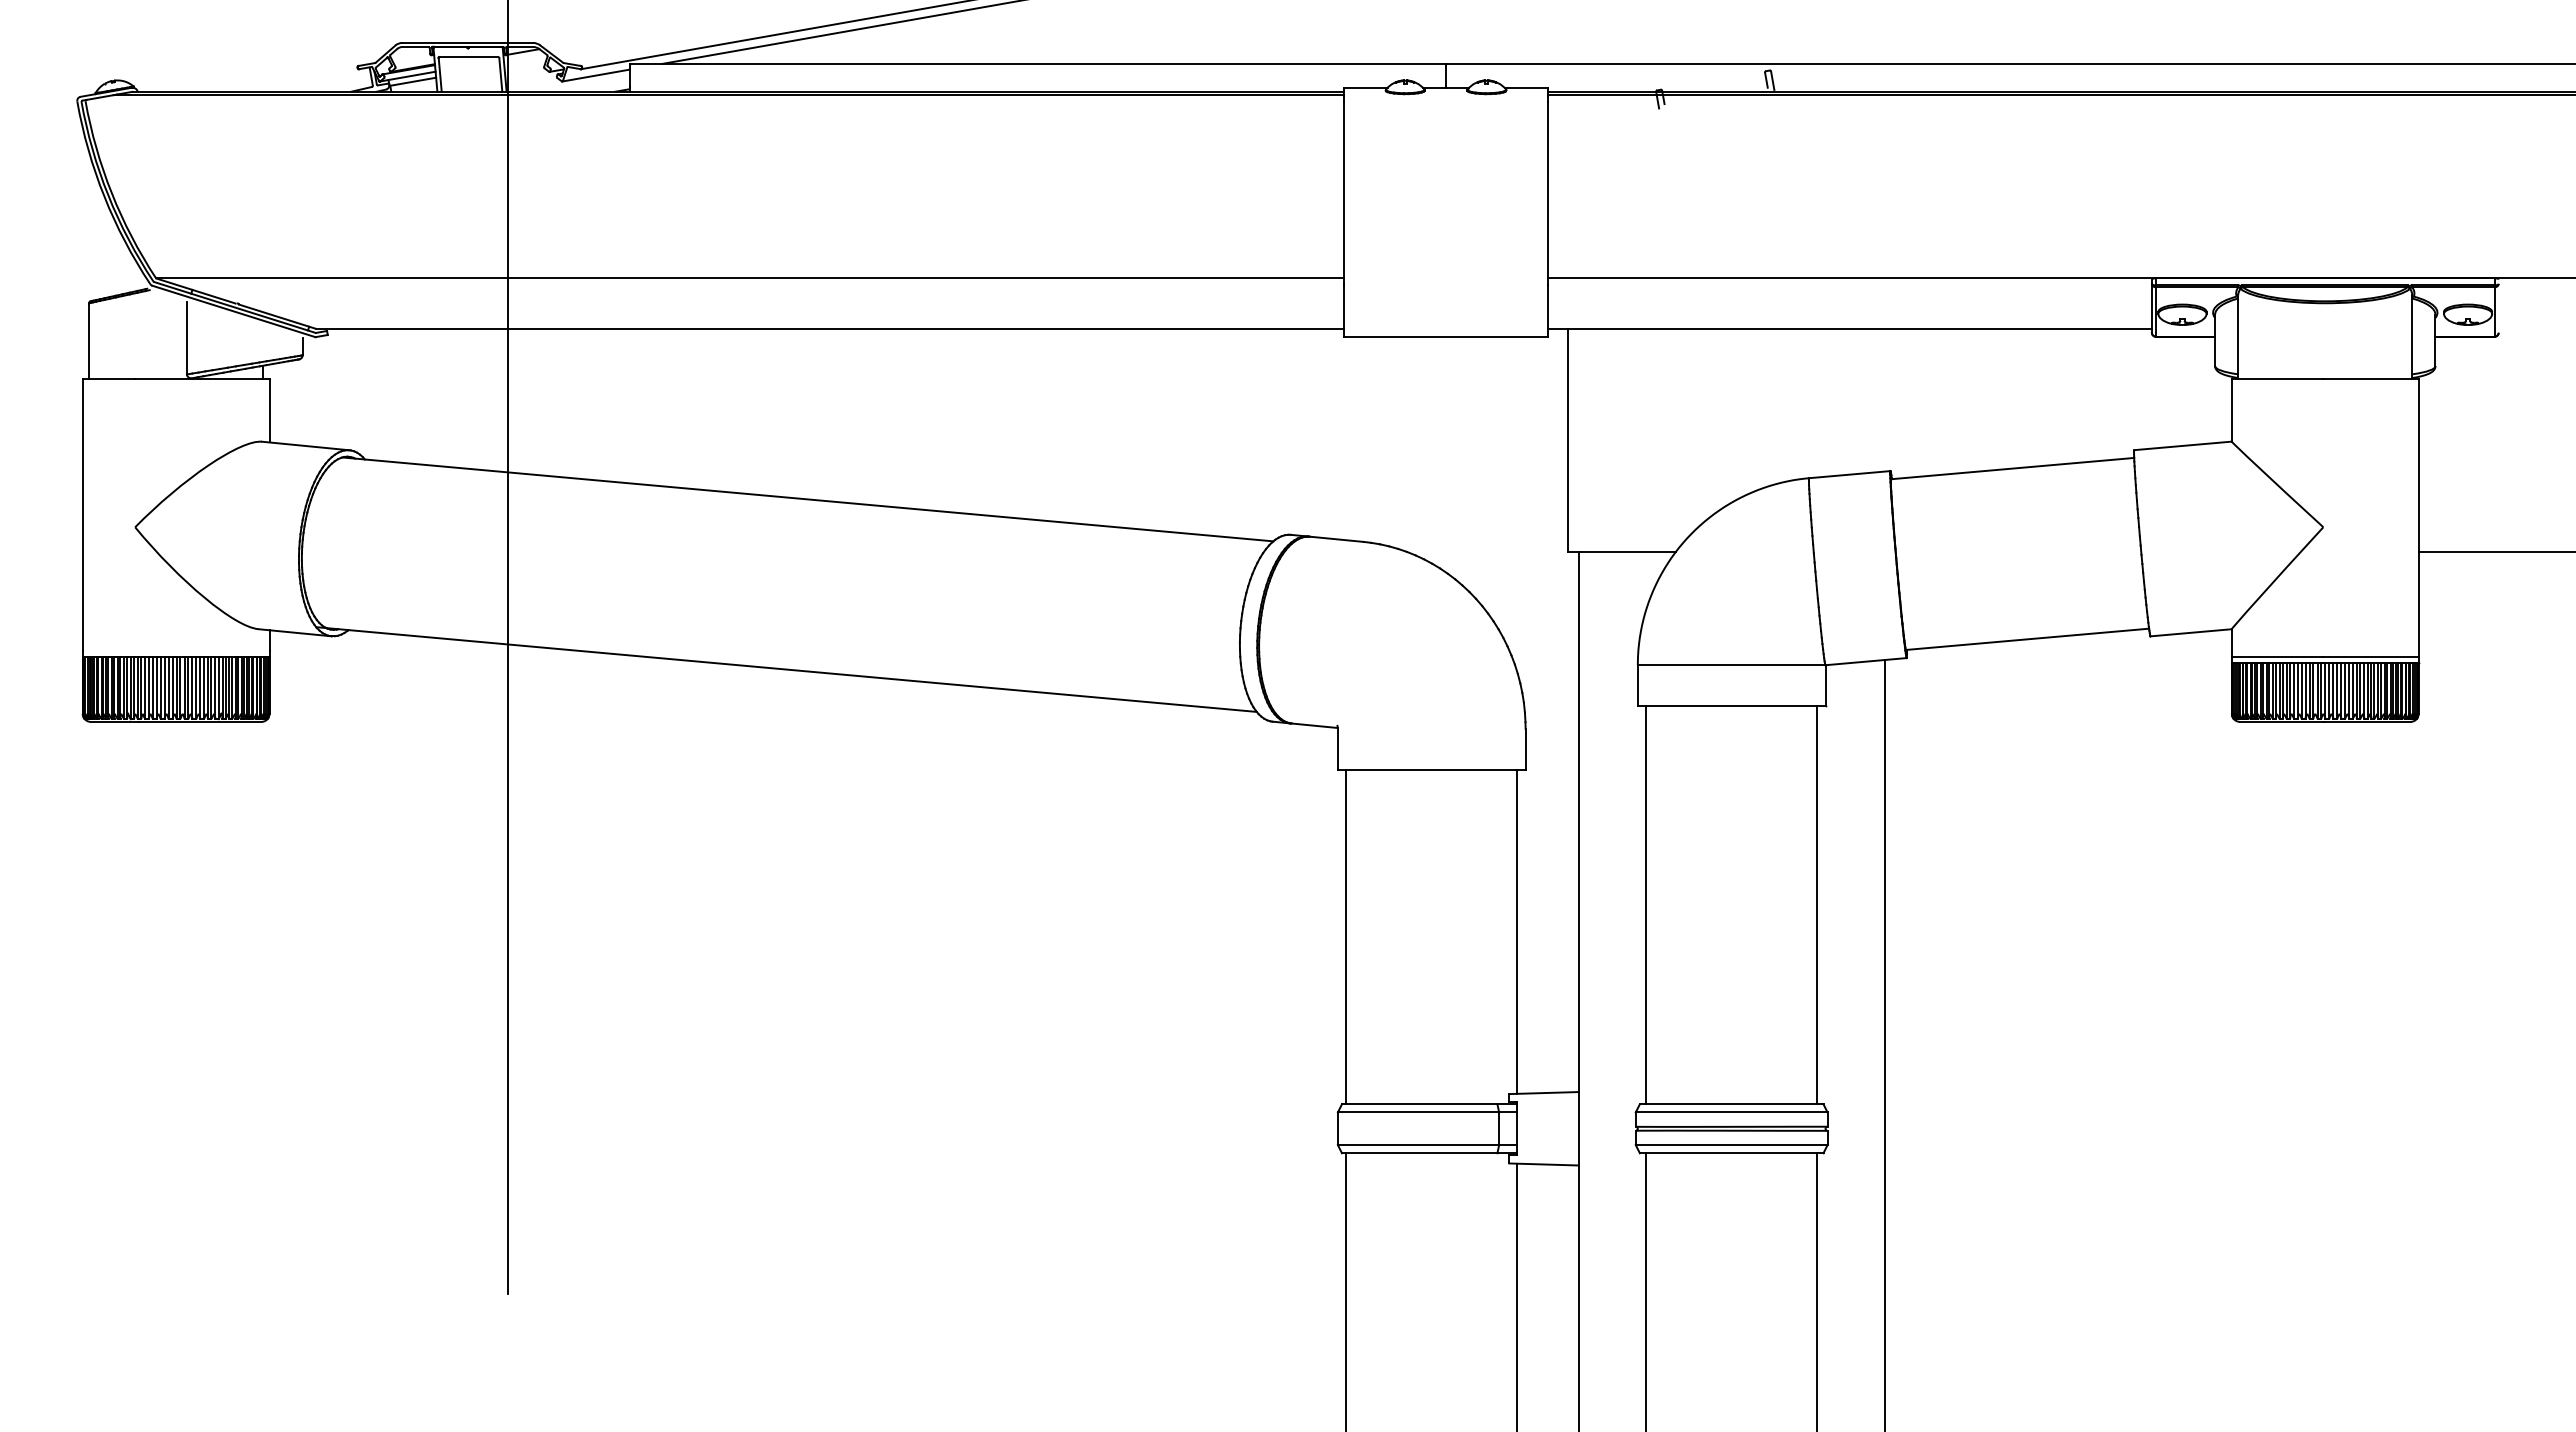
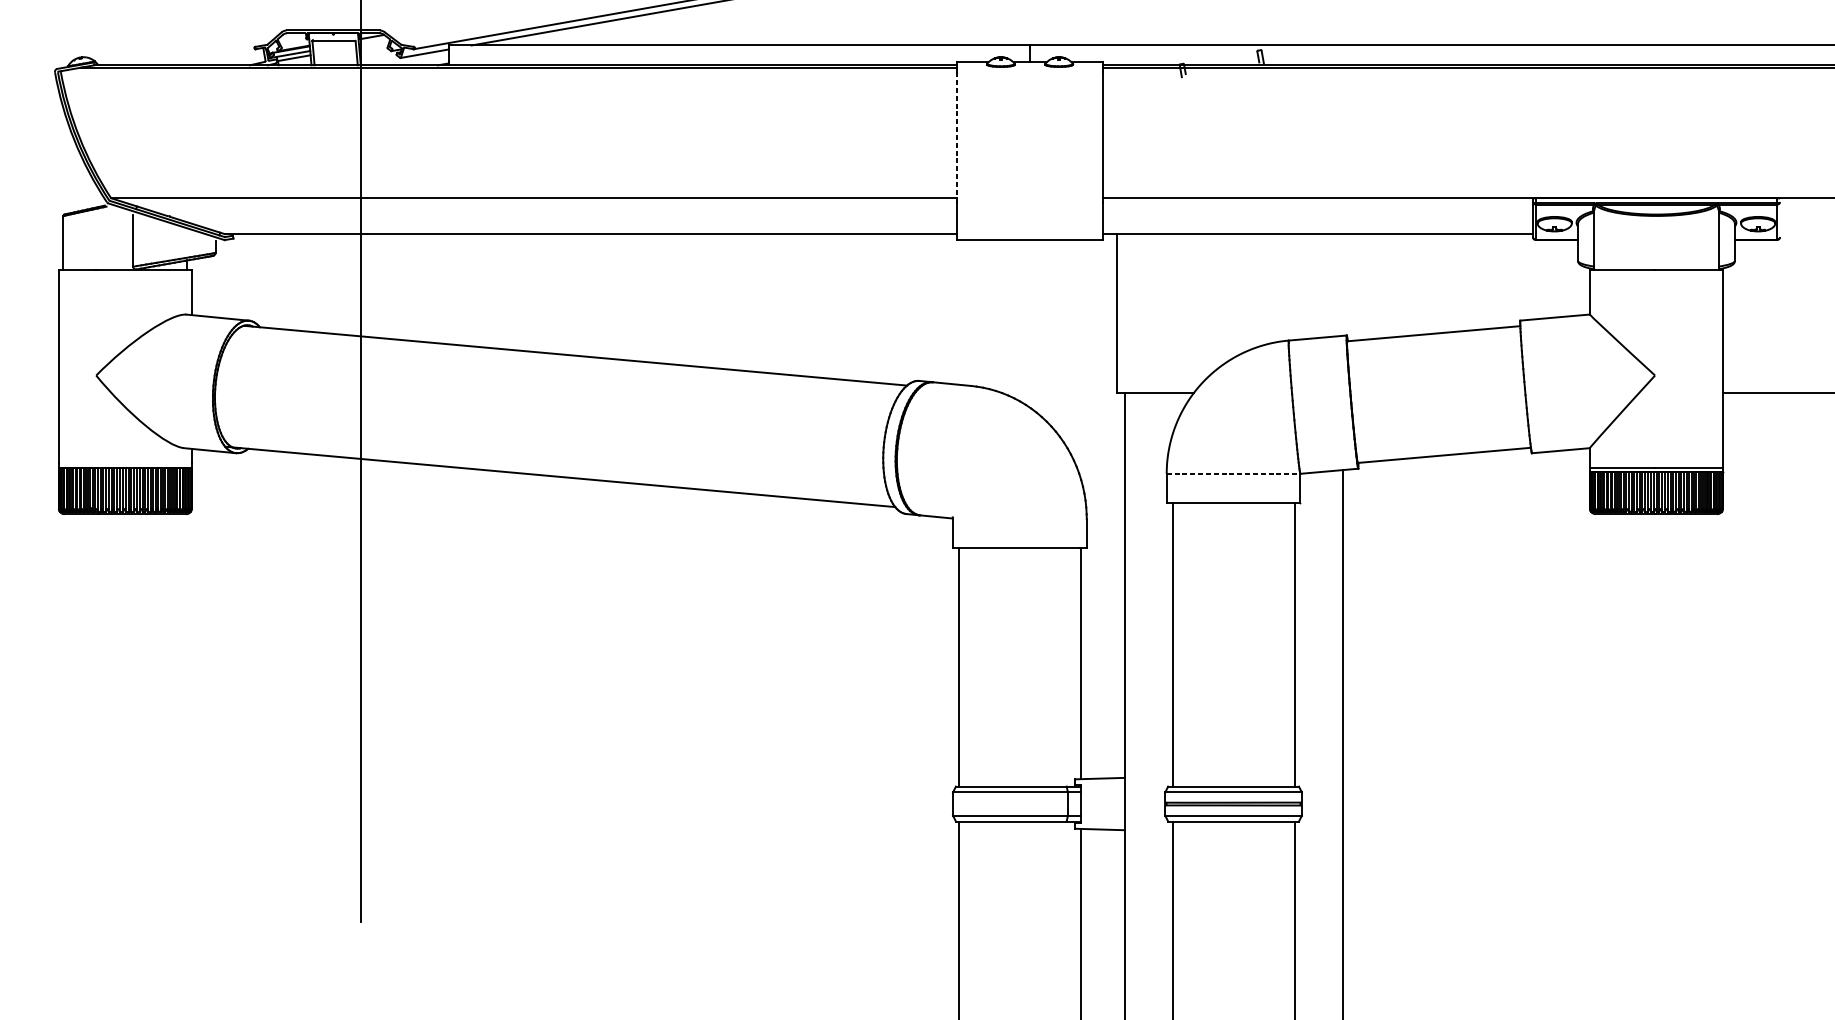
line: (1344, 193) -> (957, 137), solid -> dashed
line: (1731, 665) -> (1233, 474), solid -> dashed

